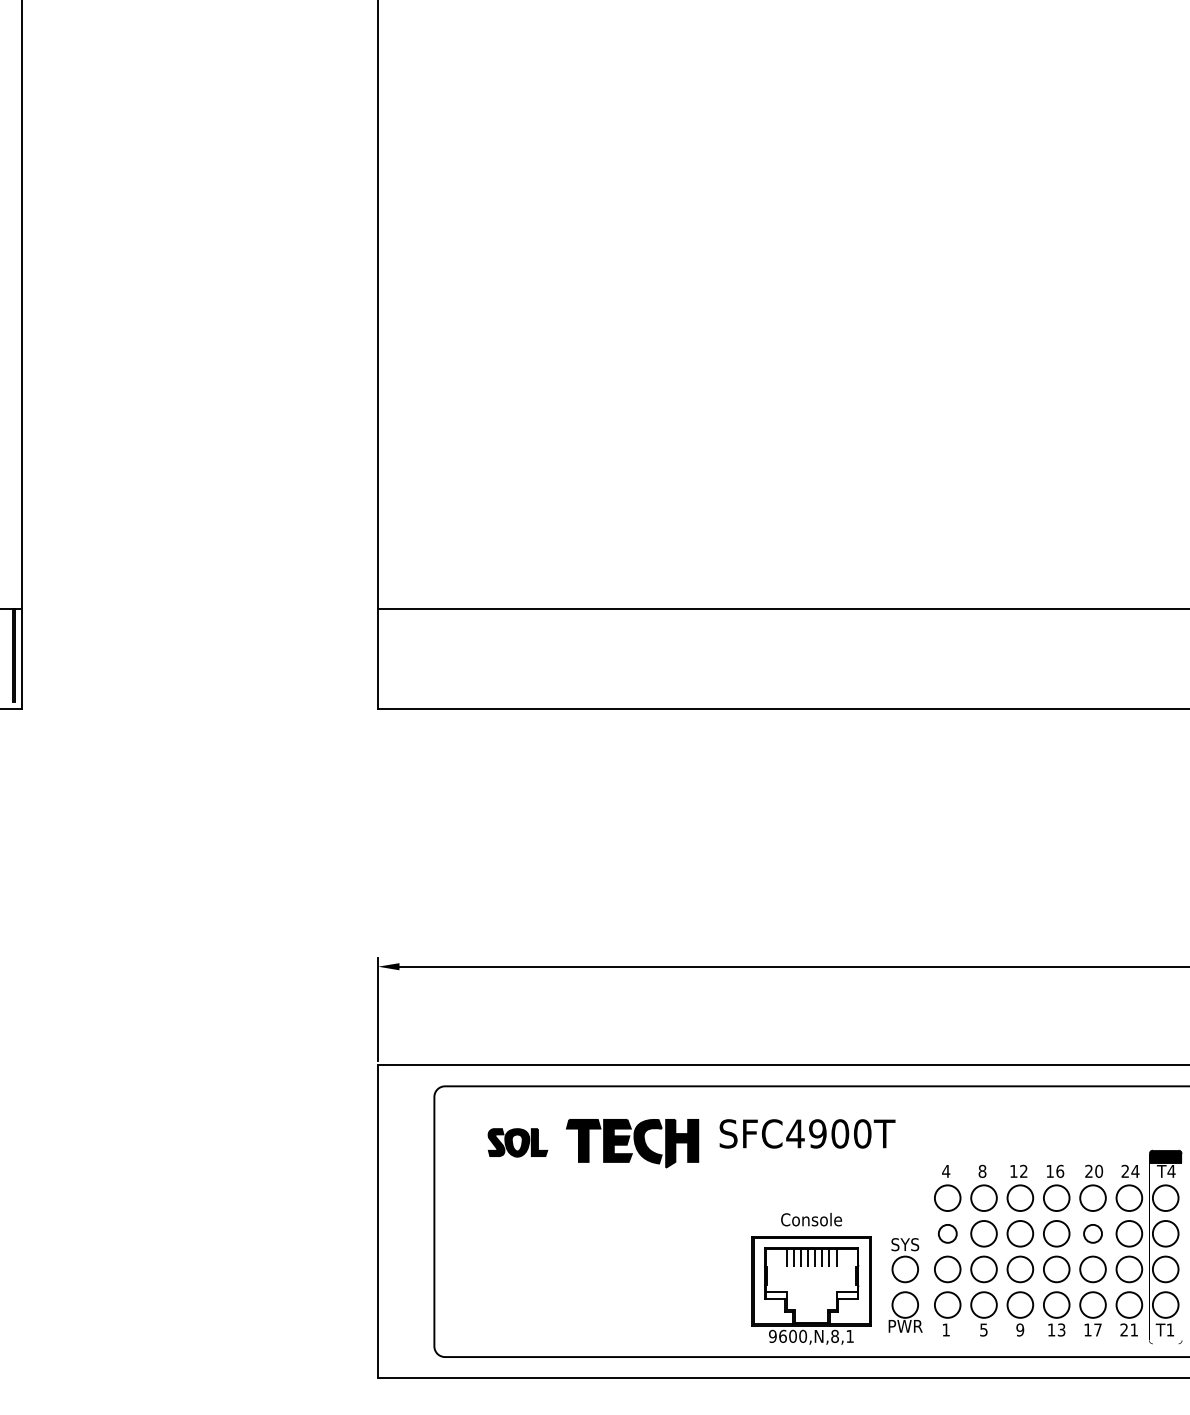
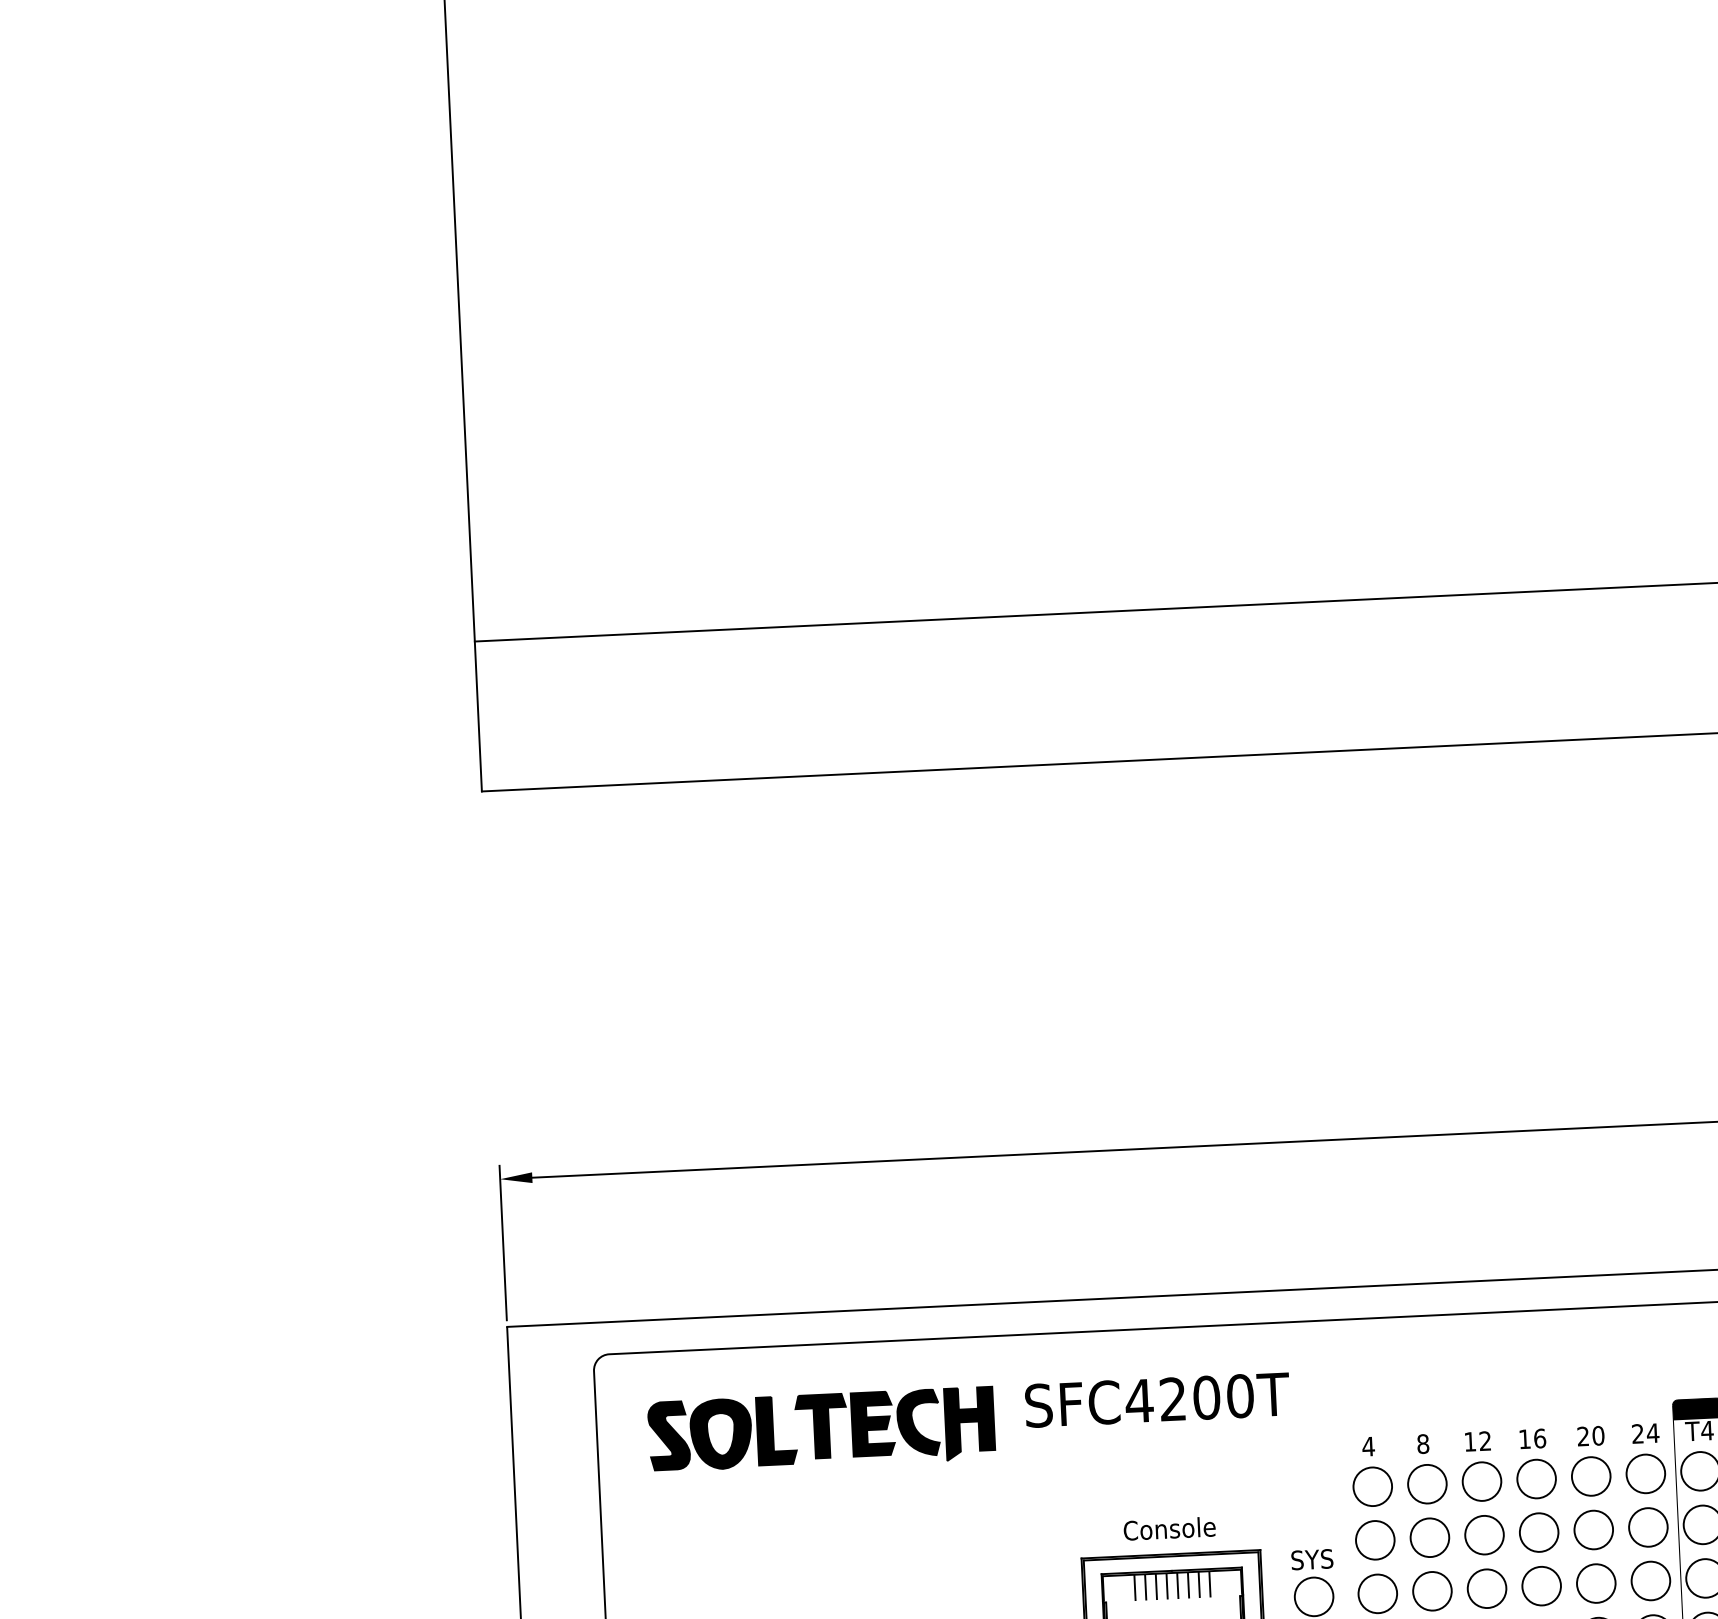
text: (817, 1133) -> (1172, 1398), SFC4900T -> SFC4200T
part: (517, 1142) -> (722, 1433), size x1.67
circle: (947, 1233) -> (1374, 1539), size x1.43
circle: (1092, 1233) -> (1592, 1529), size x1.43

